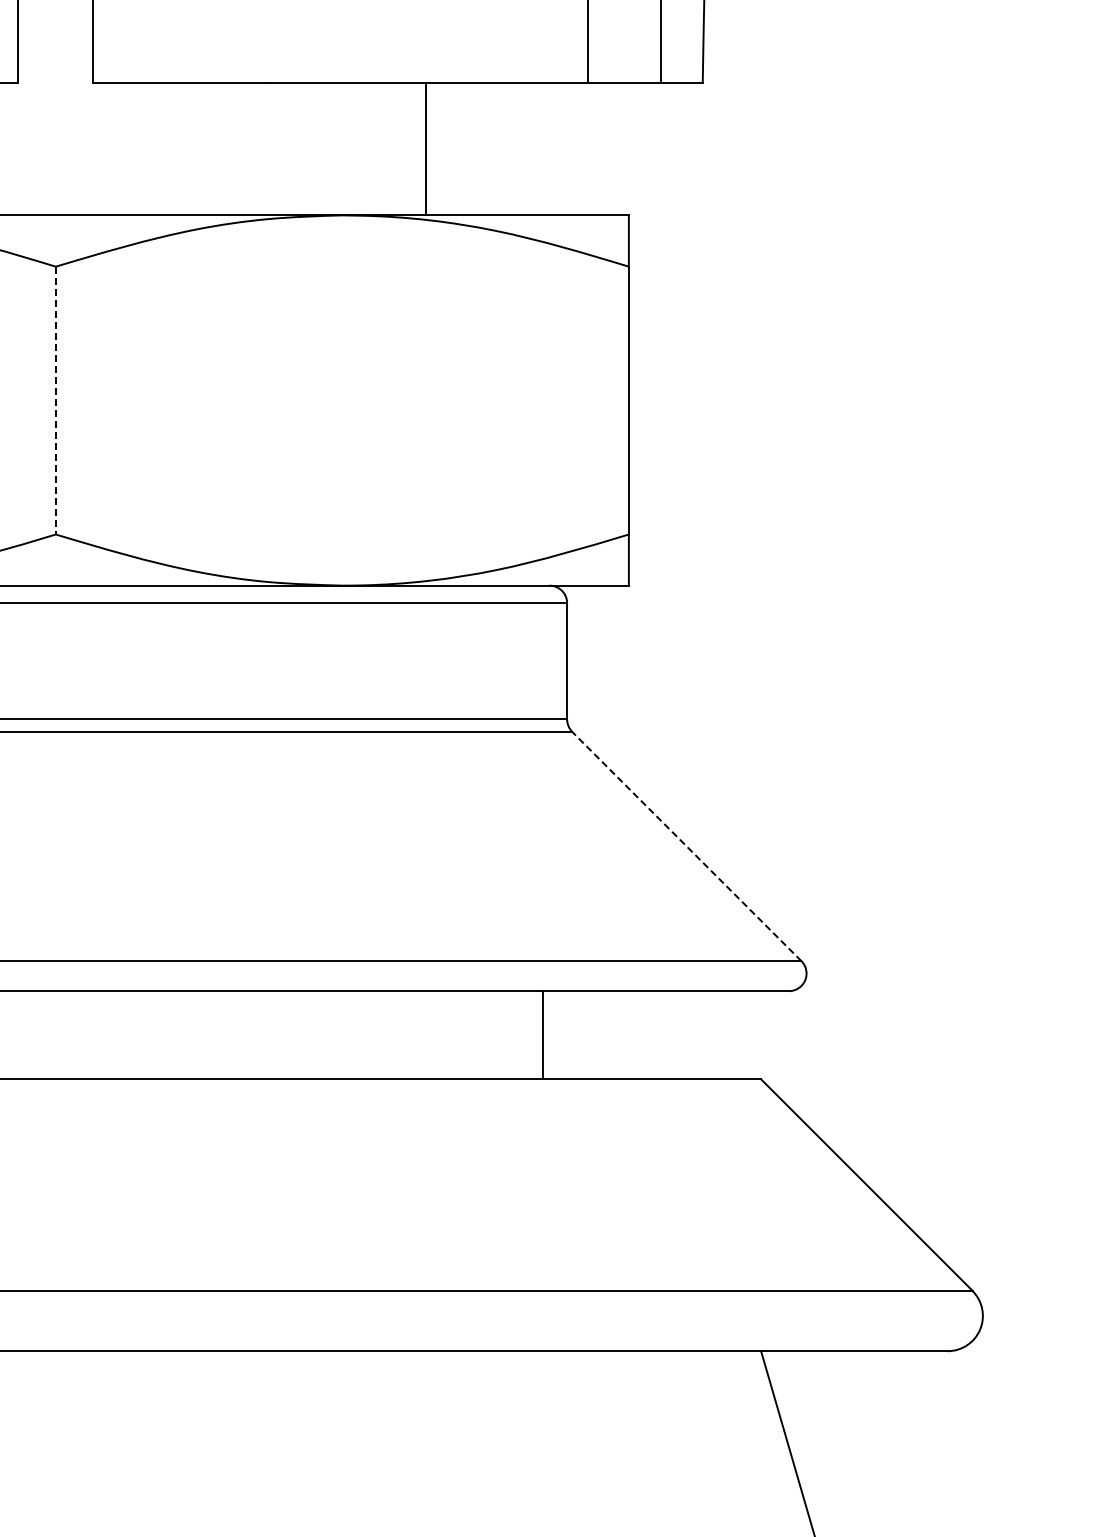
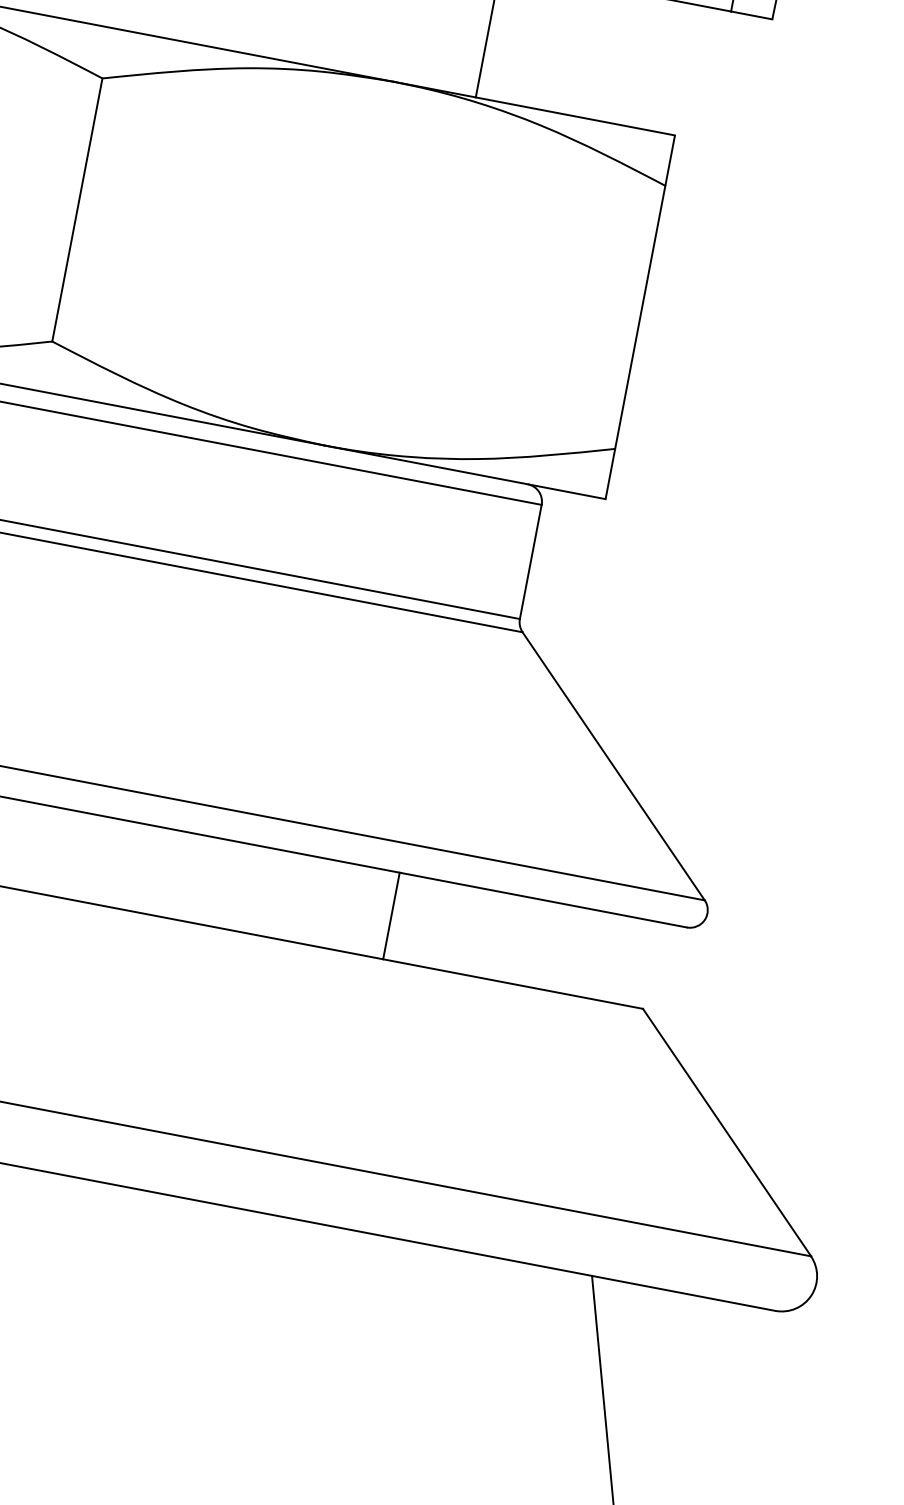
line: (55, 400) -> (77, 209), dashed -> solid
line: (686, 846) -> (613, 766), dashed -> solid
line: (542, 1035) -> (391, 916), moved

